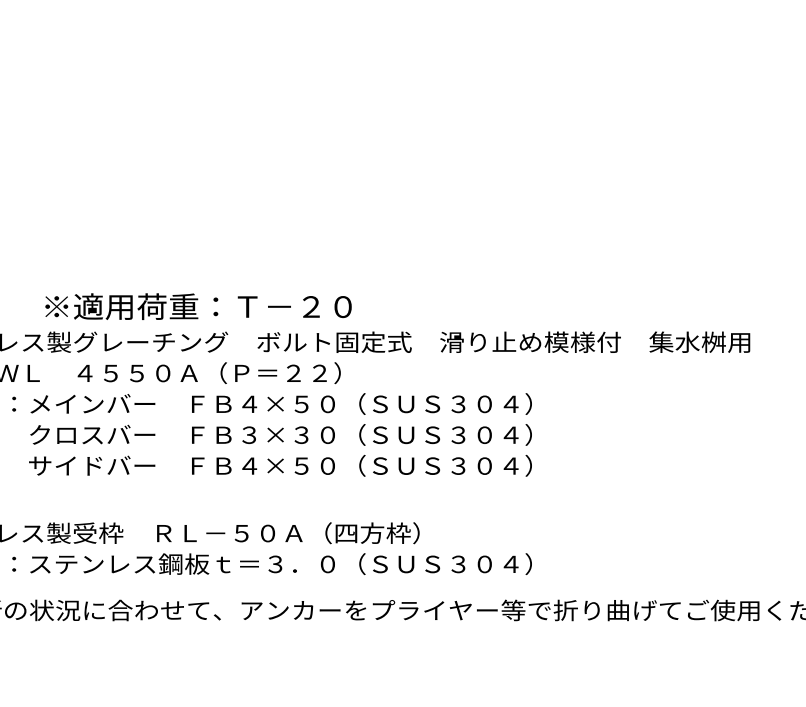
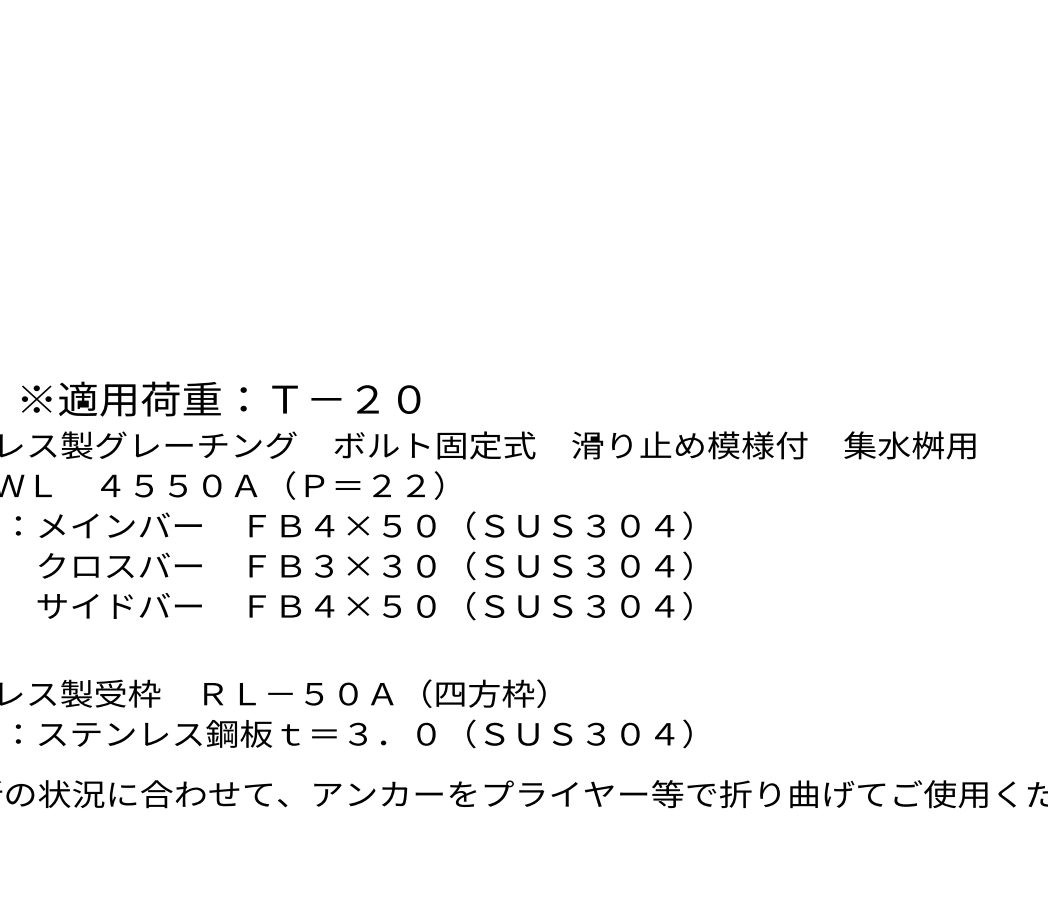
text: (198, 306) -> (221, 398), moved

